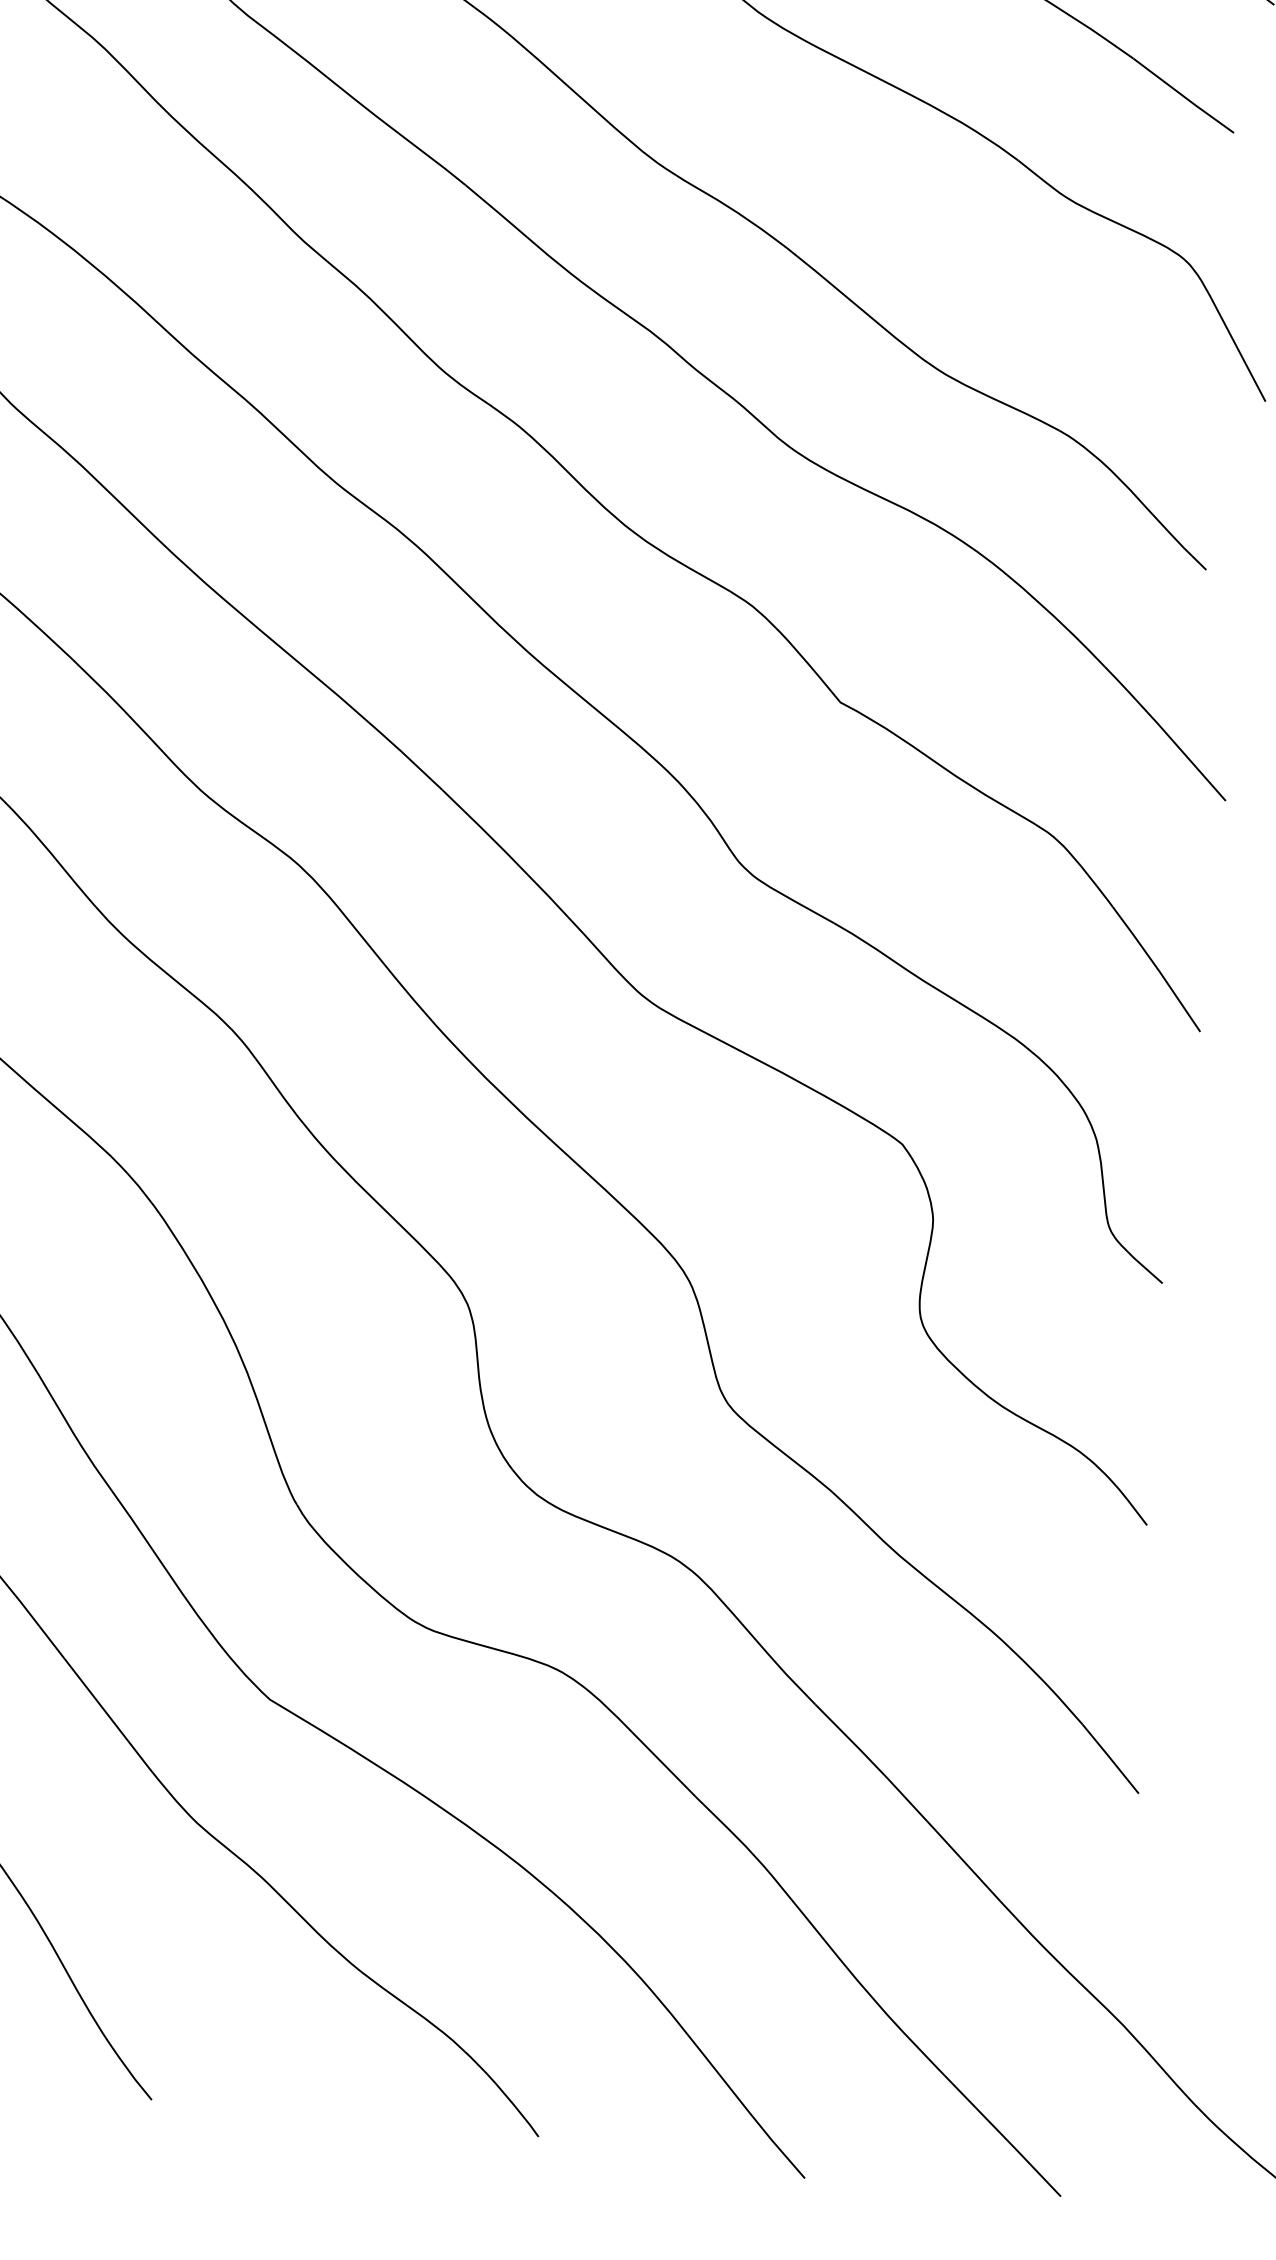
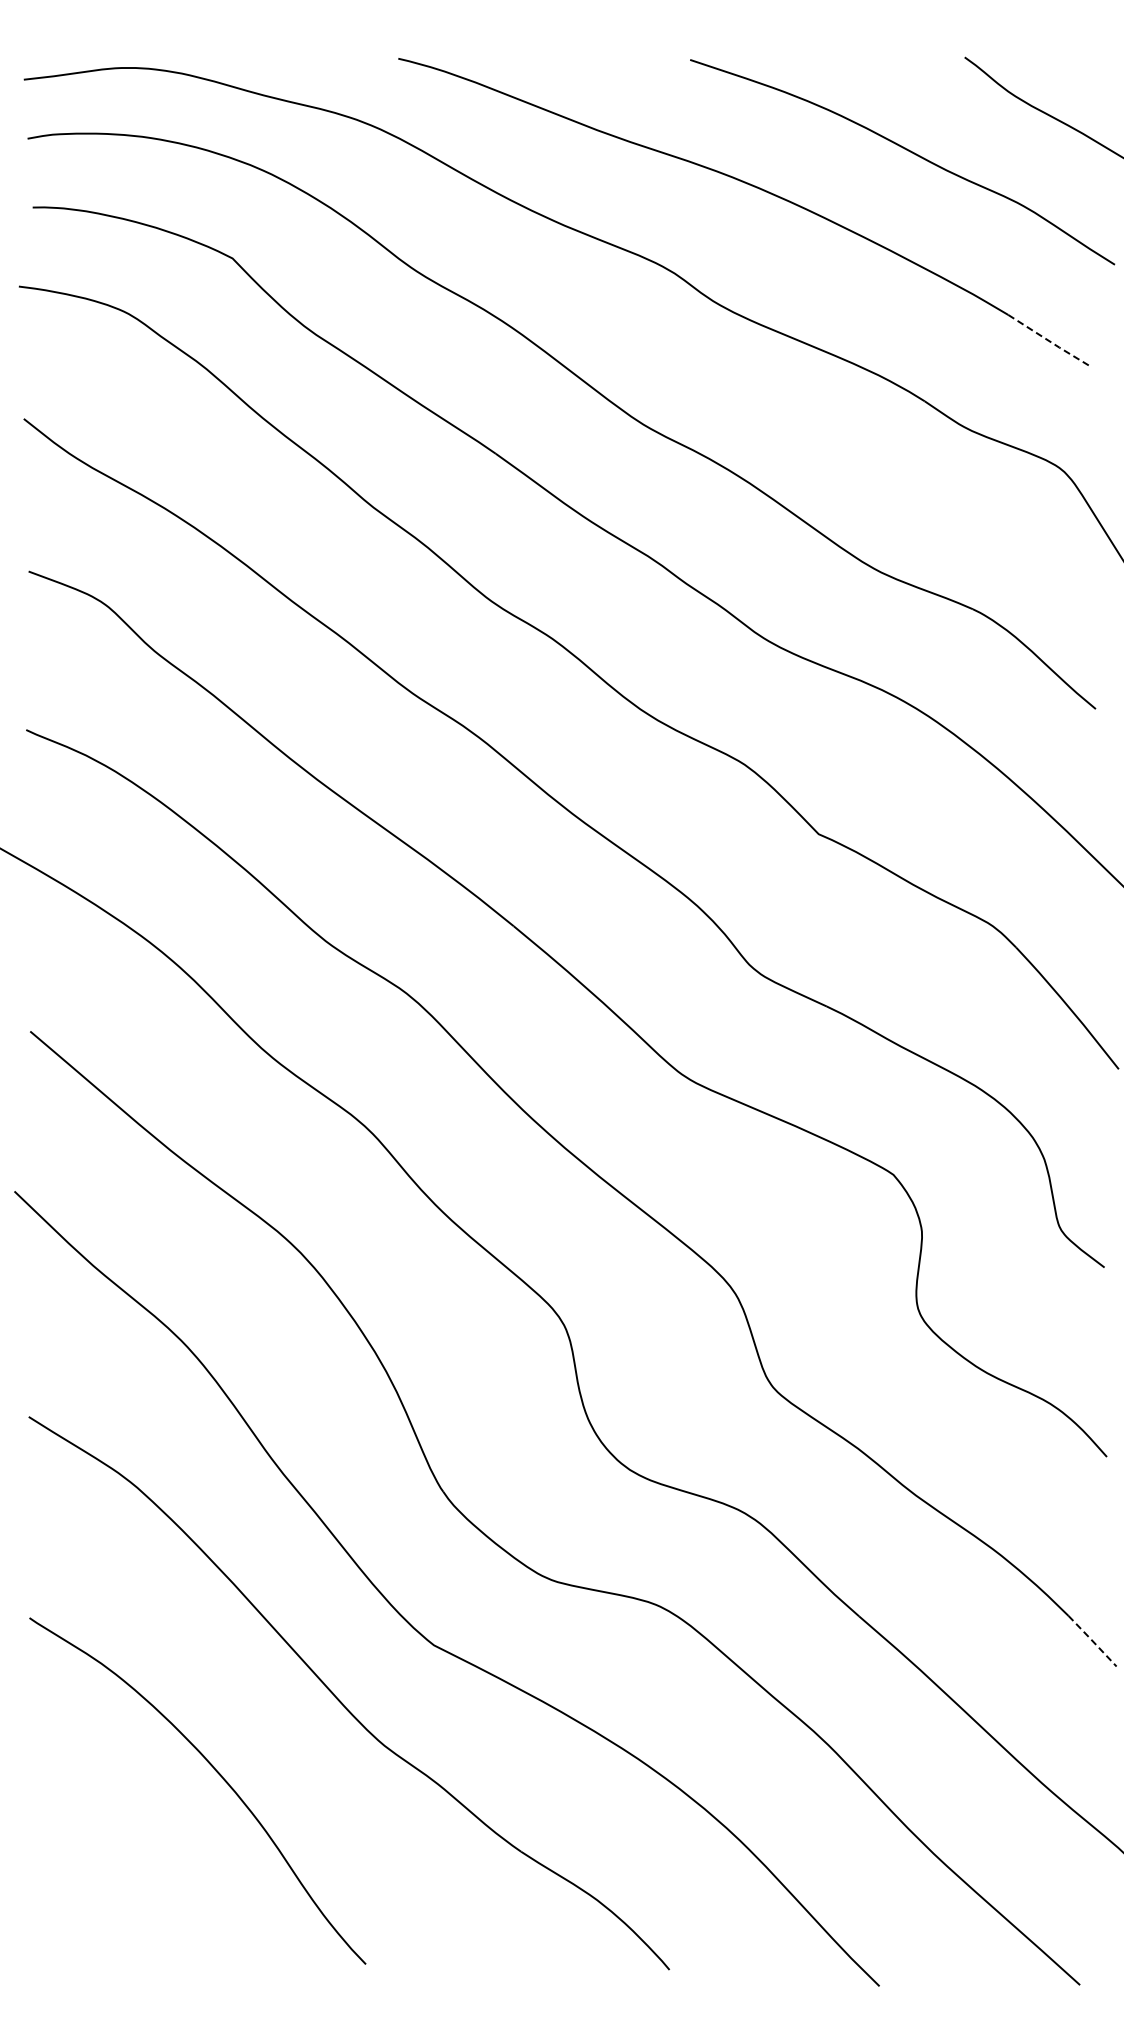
line: (1184, 96) -> (1050, 341), solid -> dashed
line: (1110, 1758) -> (1092, 1640), solid -> dashed

